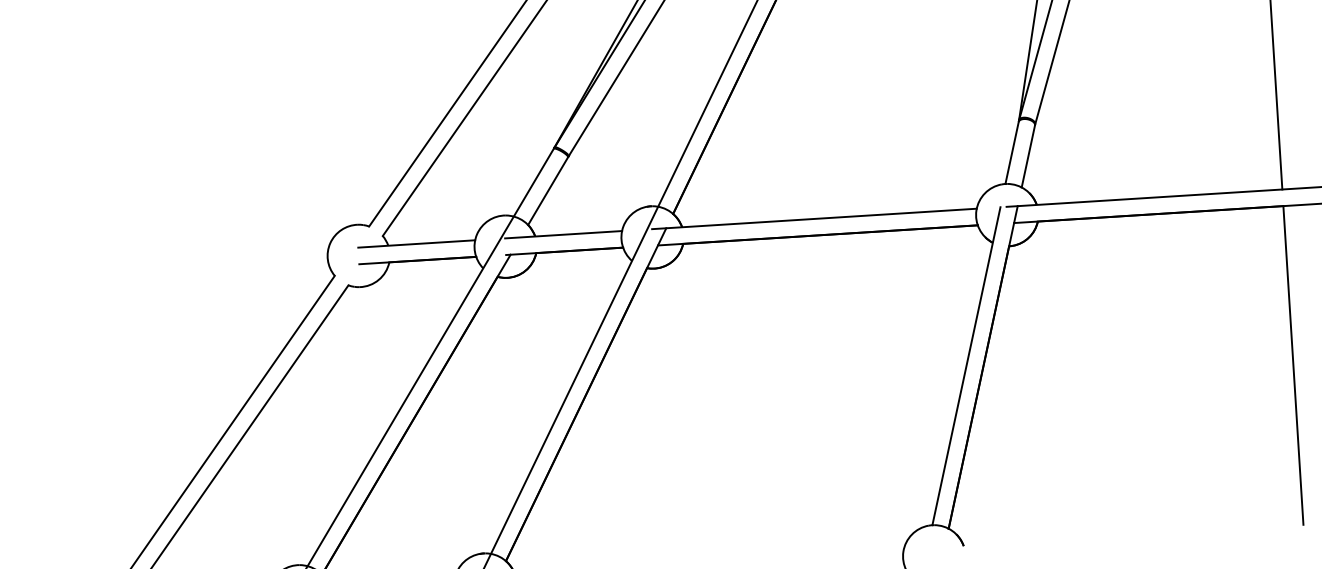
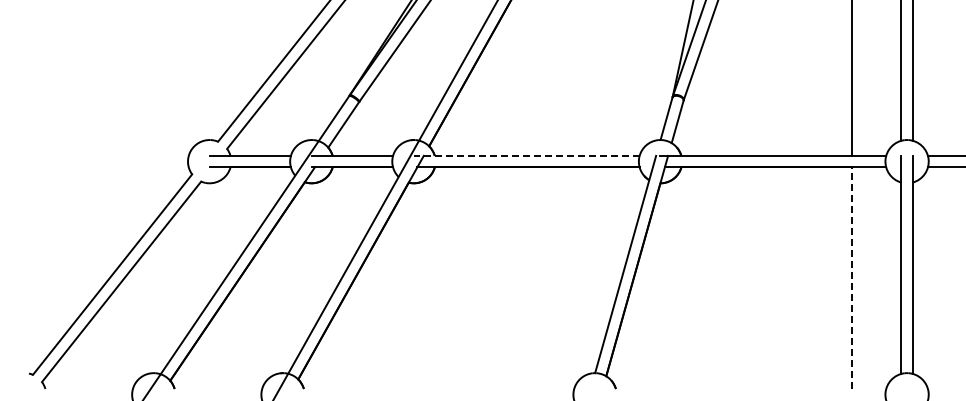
line: (813, 218) -> (526, 155), solid -> dashed
line: (1294, 365) -> (852, 278), solid -> dashed

